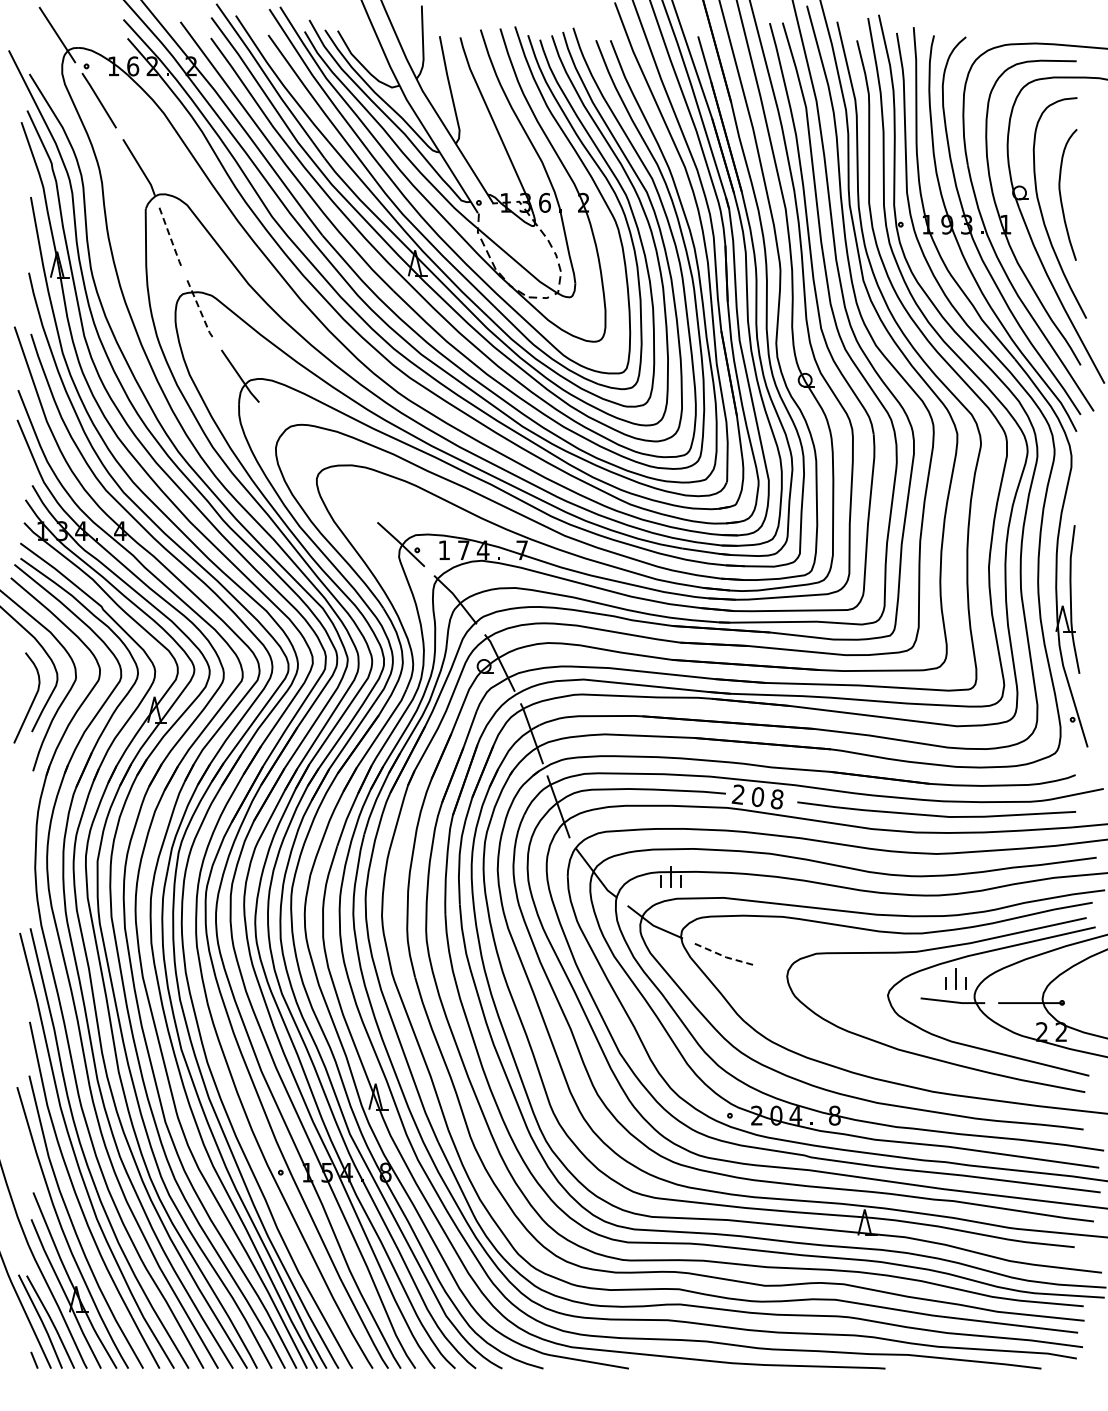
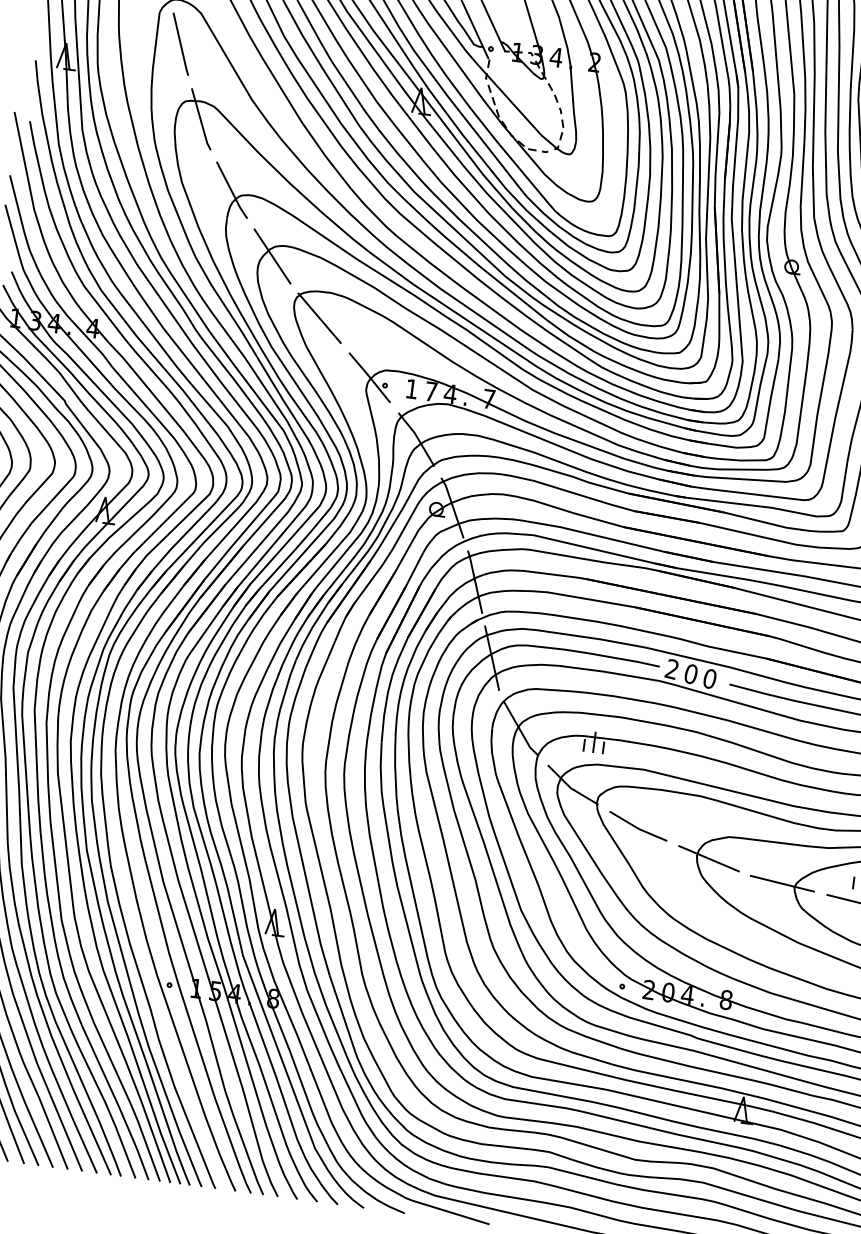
text: (544, 202) -> (556, 57), 6 -> 4
line: (171, 239) -> (181, 45), dashed -> solid
line: (200, 311) -> (200, 120), dashed -> solid
line: (288, 436) -> (272, 256), added
line: (343, 491) -> (319, 317), added
text: (776, 799) -> (709, 678), 8 -> 0
line: (725, 956) -> (638, 828), dashed -> solid
line: (799, 977) -> (709, 858), added
line: (875, 992) -> (782, 883), added

